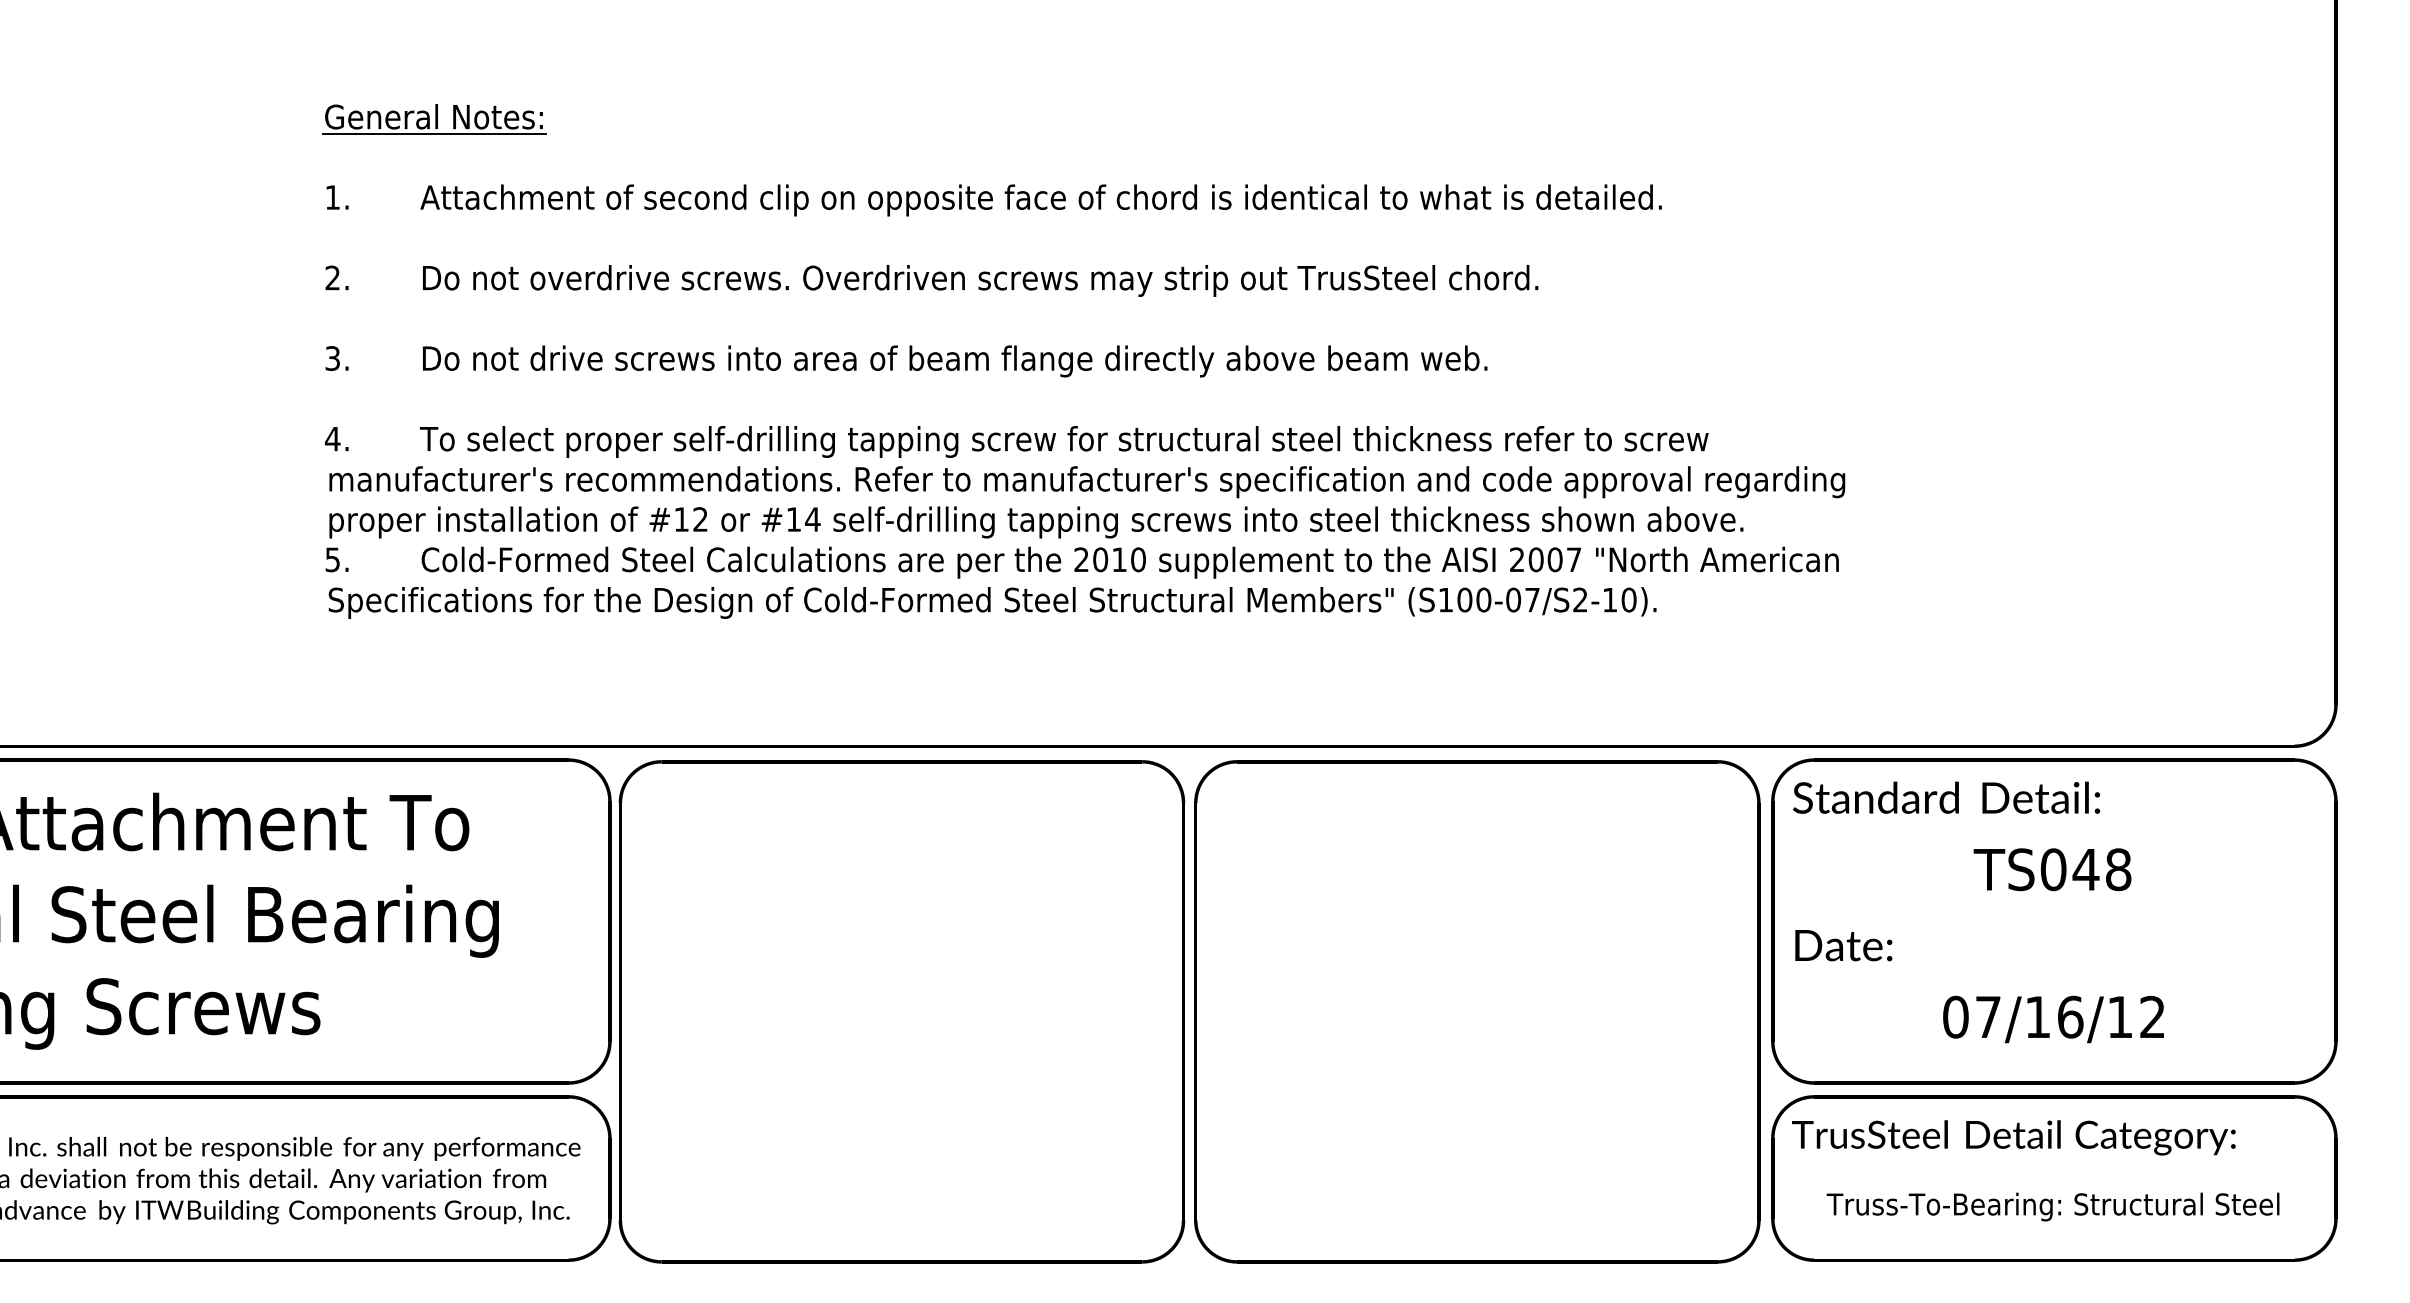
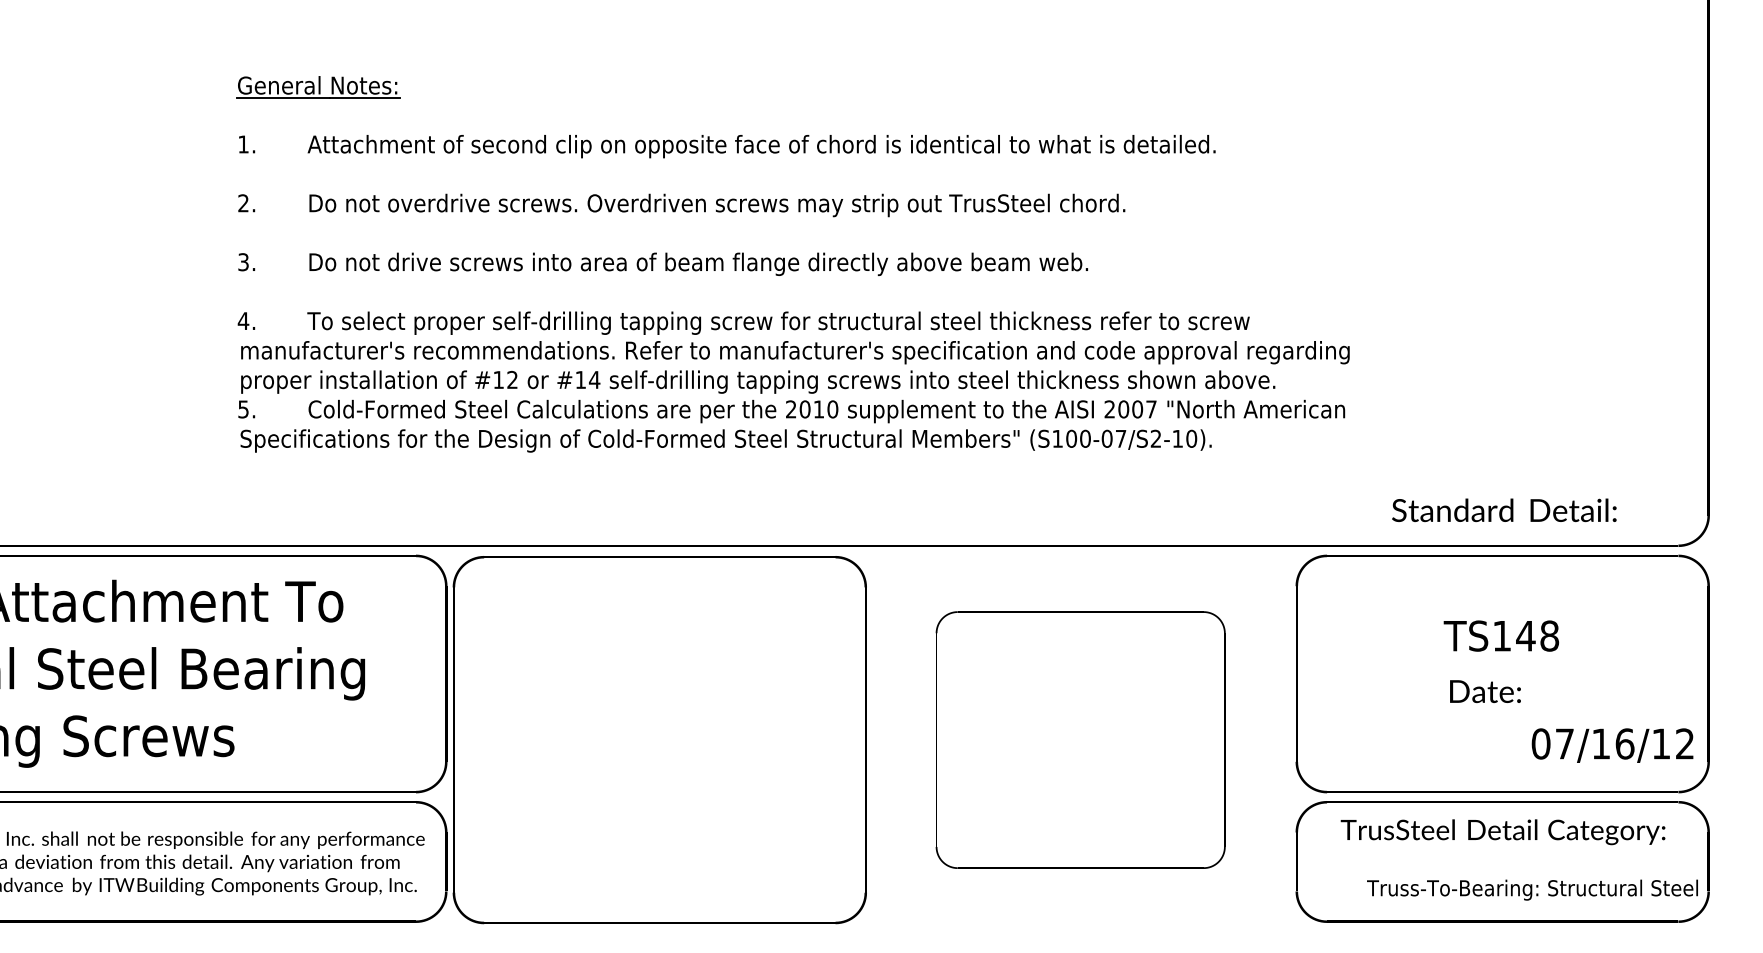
text: (1946, 797) -> (1504, 510), moved
text: (2053, 869) -> (1502, 635), TS048 -> TS148
text: (1843, 945) -> (1485, 691), moved
part: (1477, 1011) -> (1080, 739), size x0.7
text: (2053, 1019) -> (1612, 745), moved
text: (2013, 1137) -> (1502, 831), moved
text: (2052, 1206) -> (1532, 889), moved

